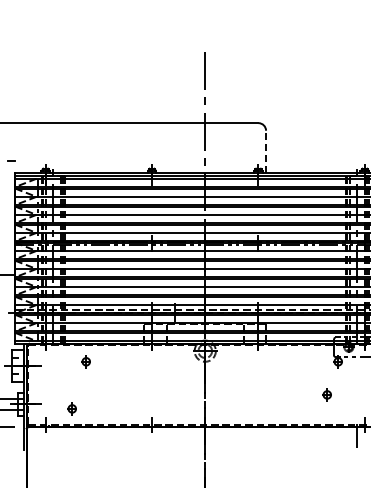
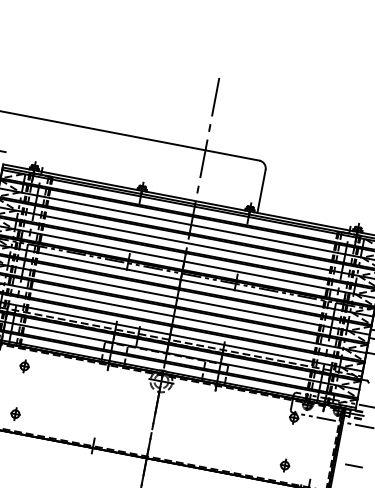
line: (266, 151) -> (262, 190), dashed -> solid
part: (85, 361) -> (23, 365), moved
part: (326, 394) -> (284, 464), moved

